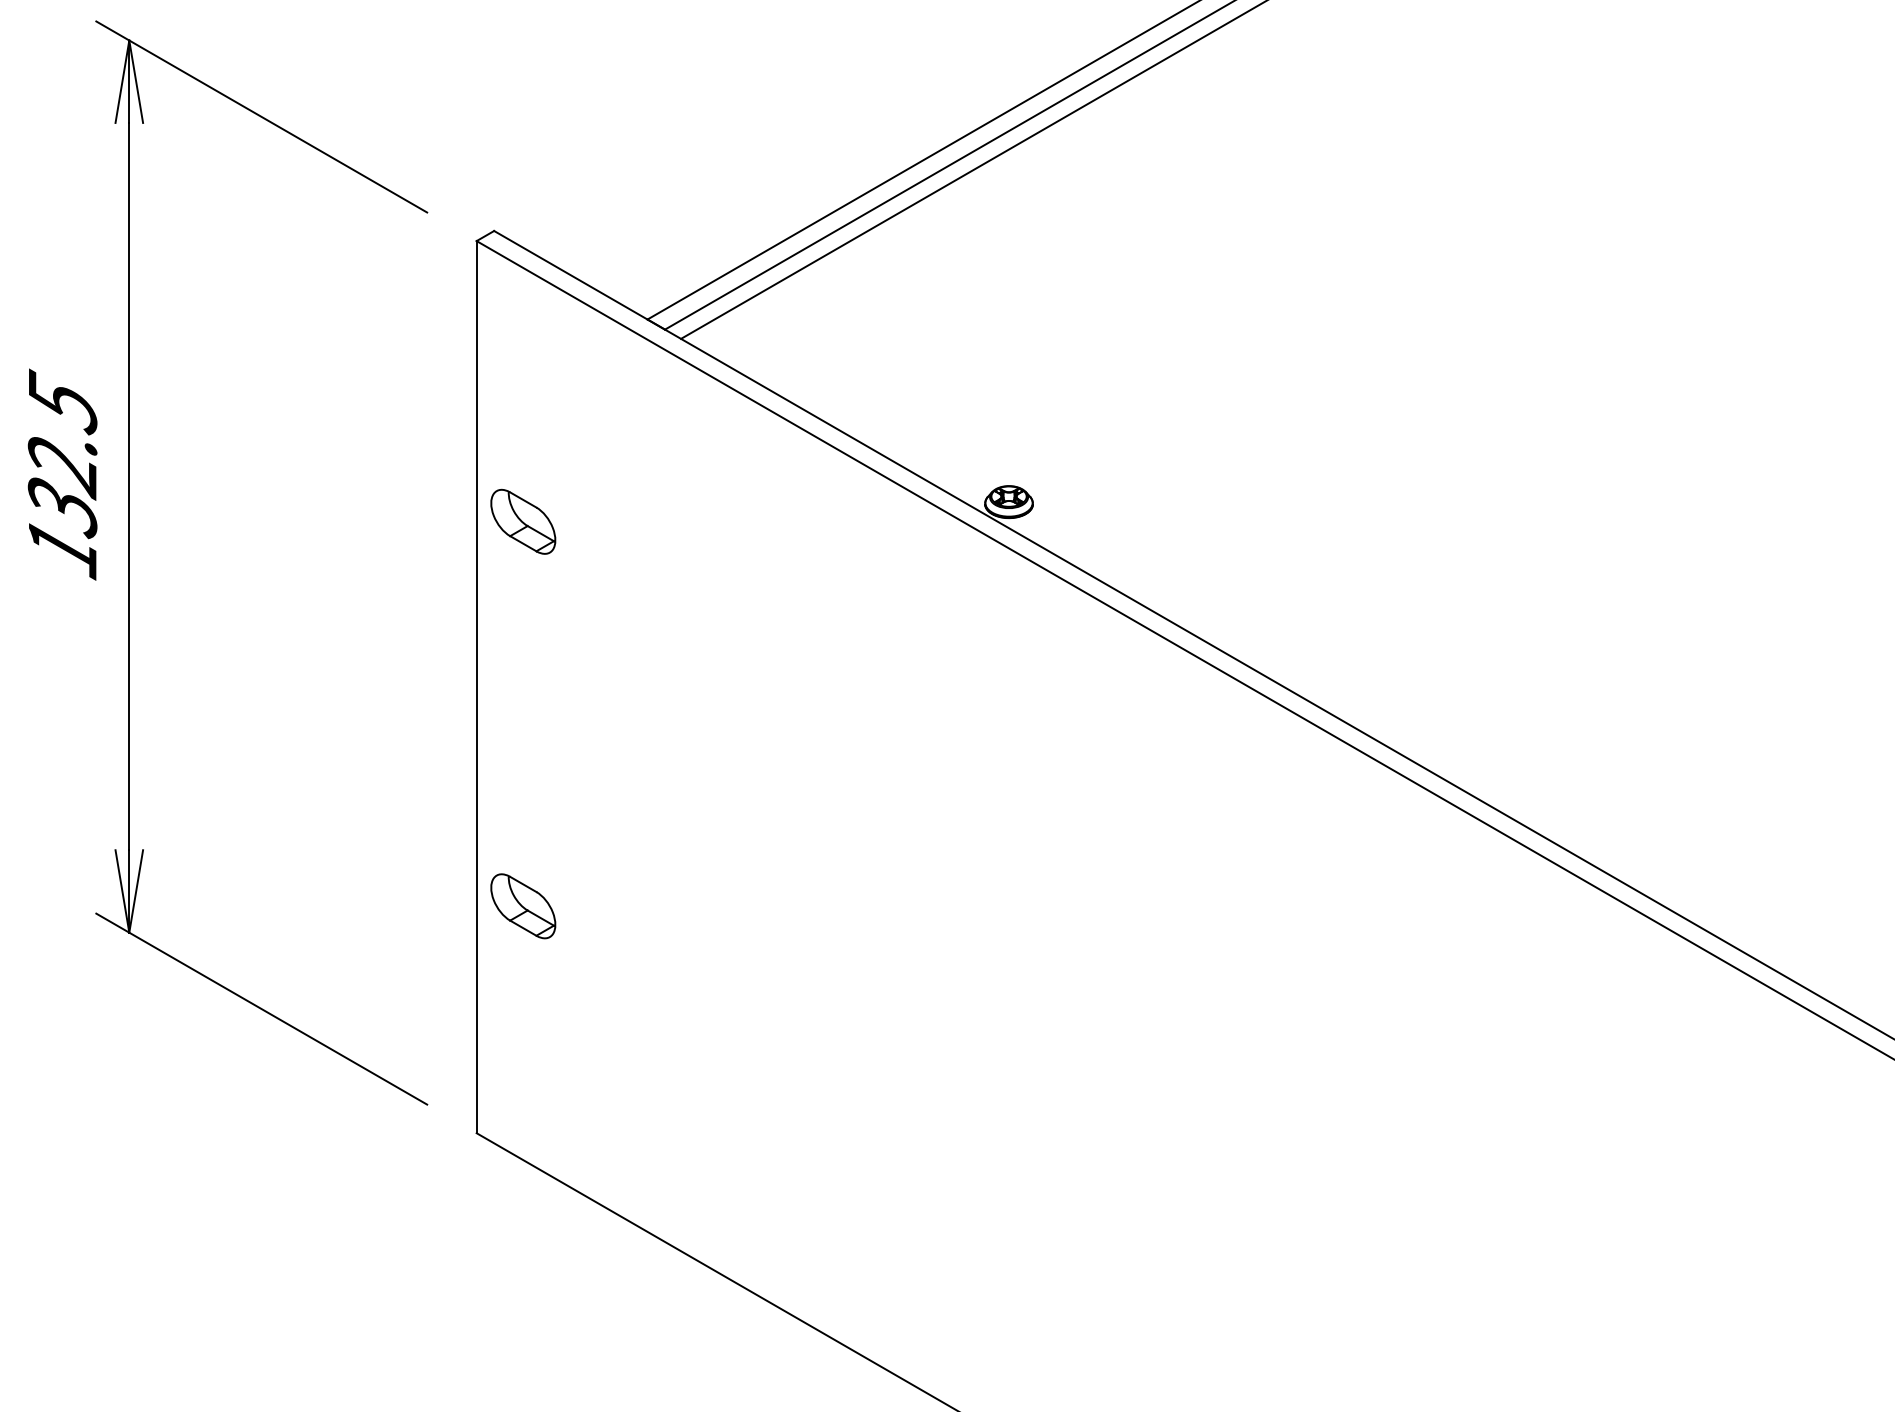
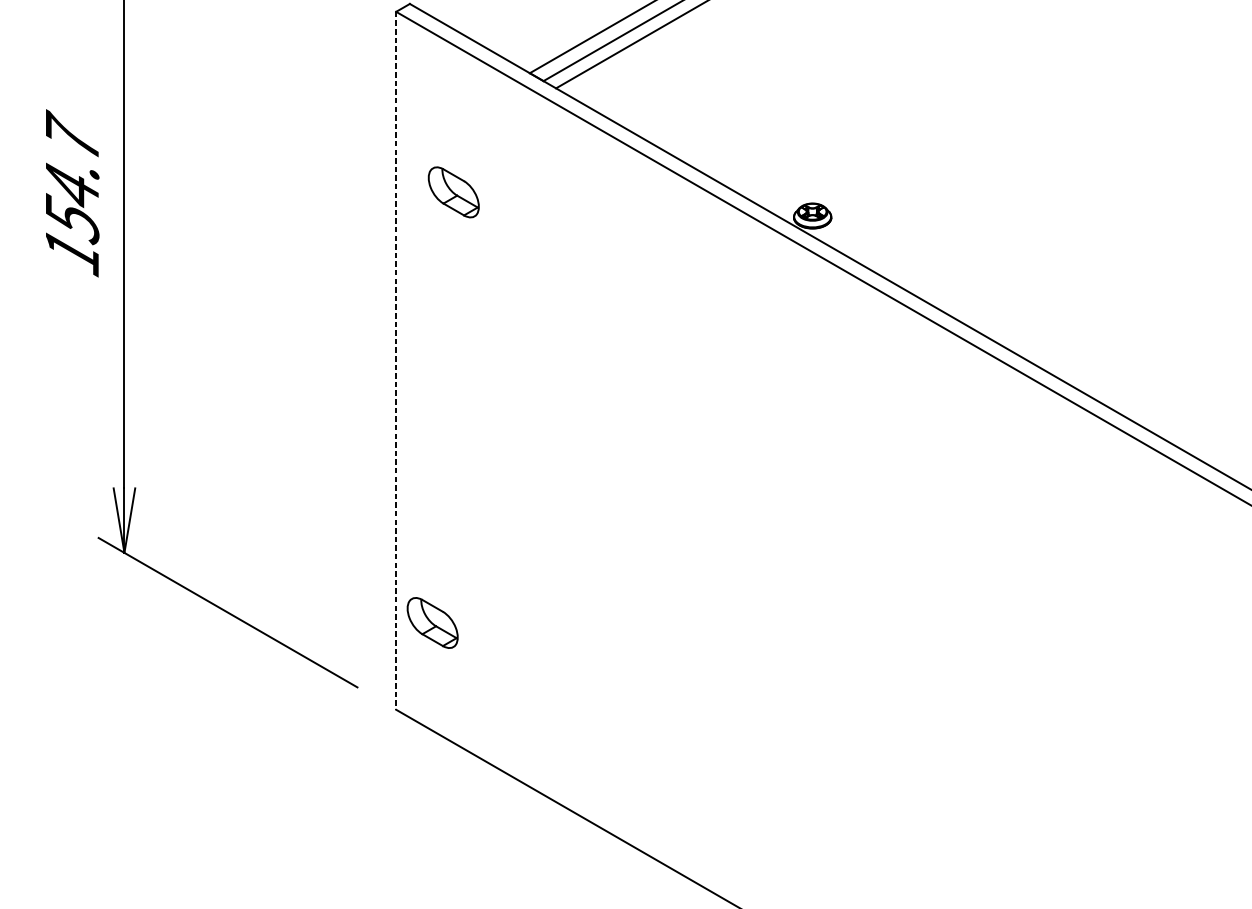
text: (62, 452) -> (72, 177), 132.5 -> 154.7
part: (523, 521) -> (453, 192), moved
line: (476, 687) -> (396, 361), solid -> dashed
part: (523, 906) -> (432, 623), moved

